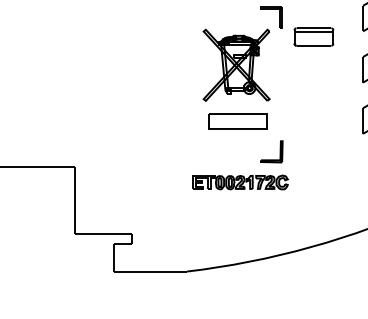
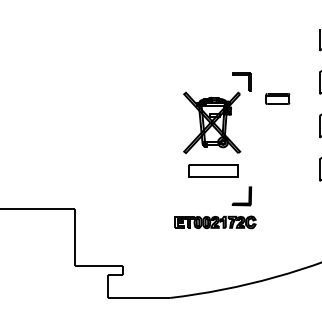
part: (313, 36) -> (277, 98), size x0.7

